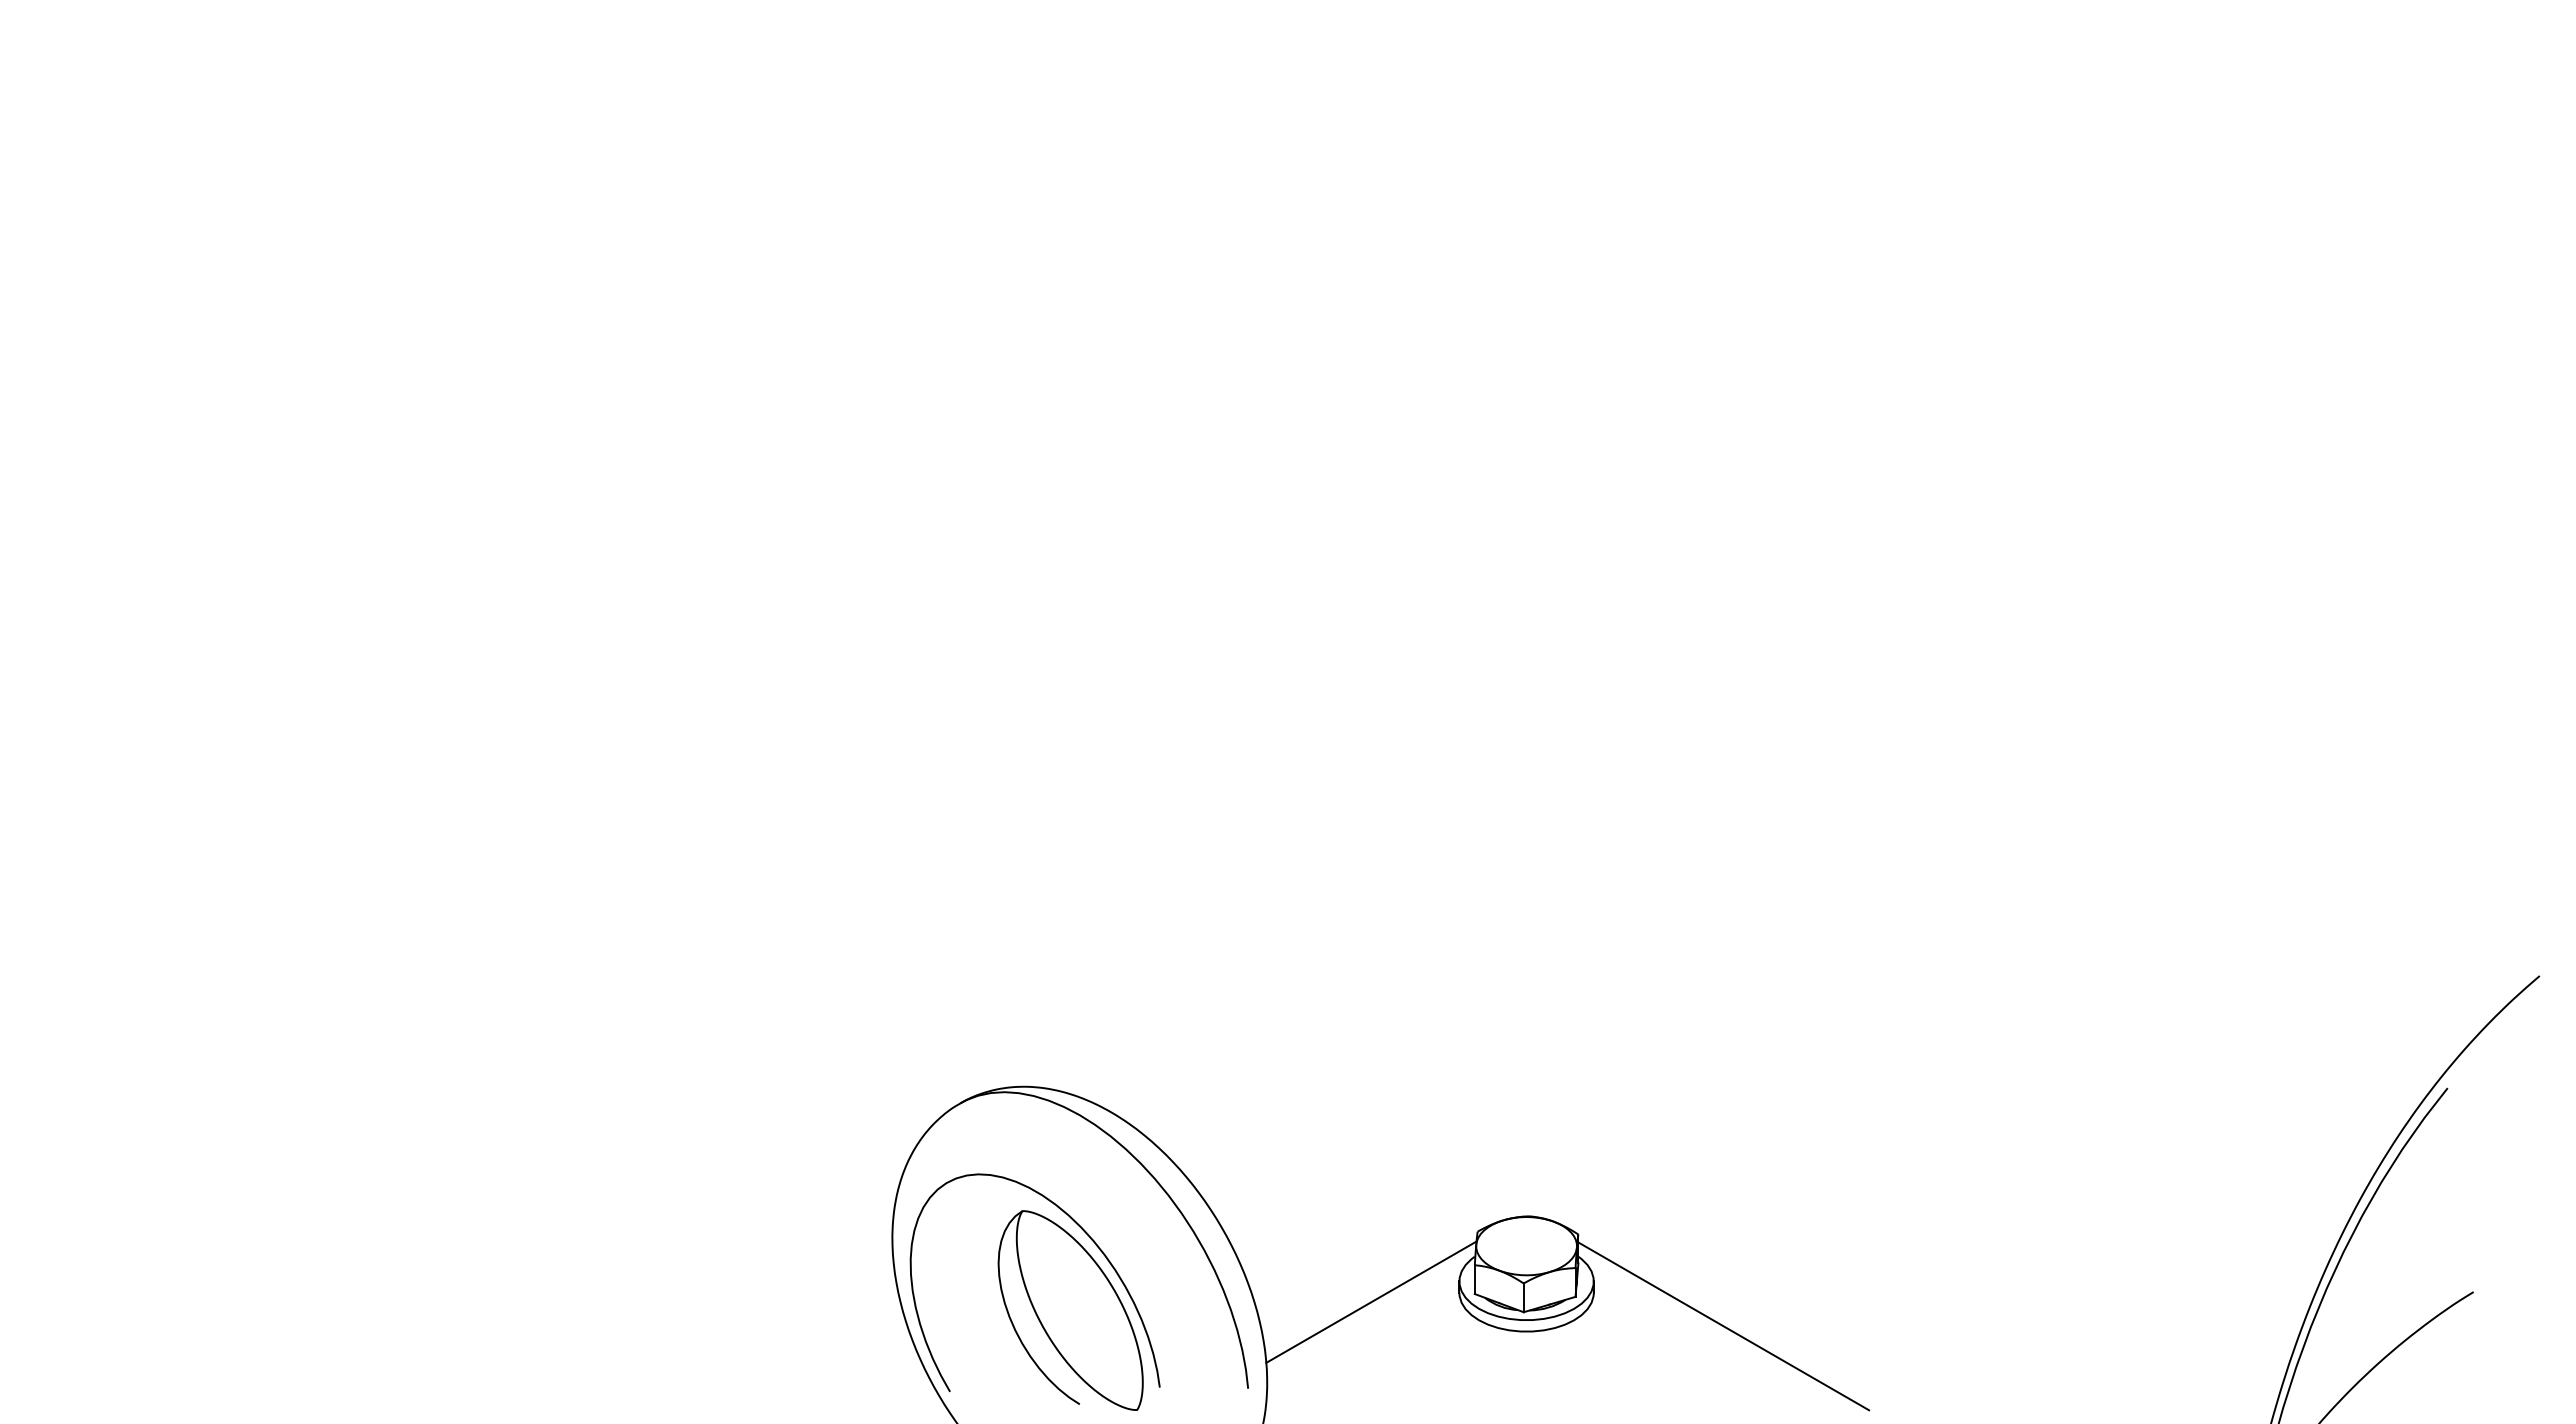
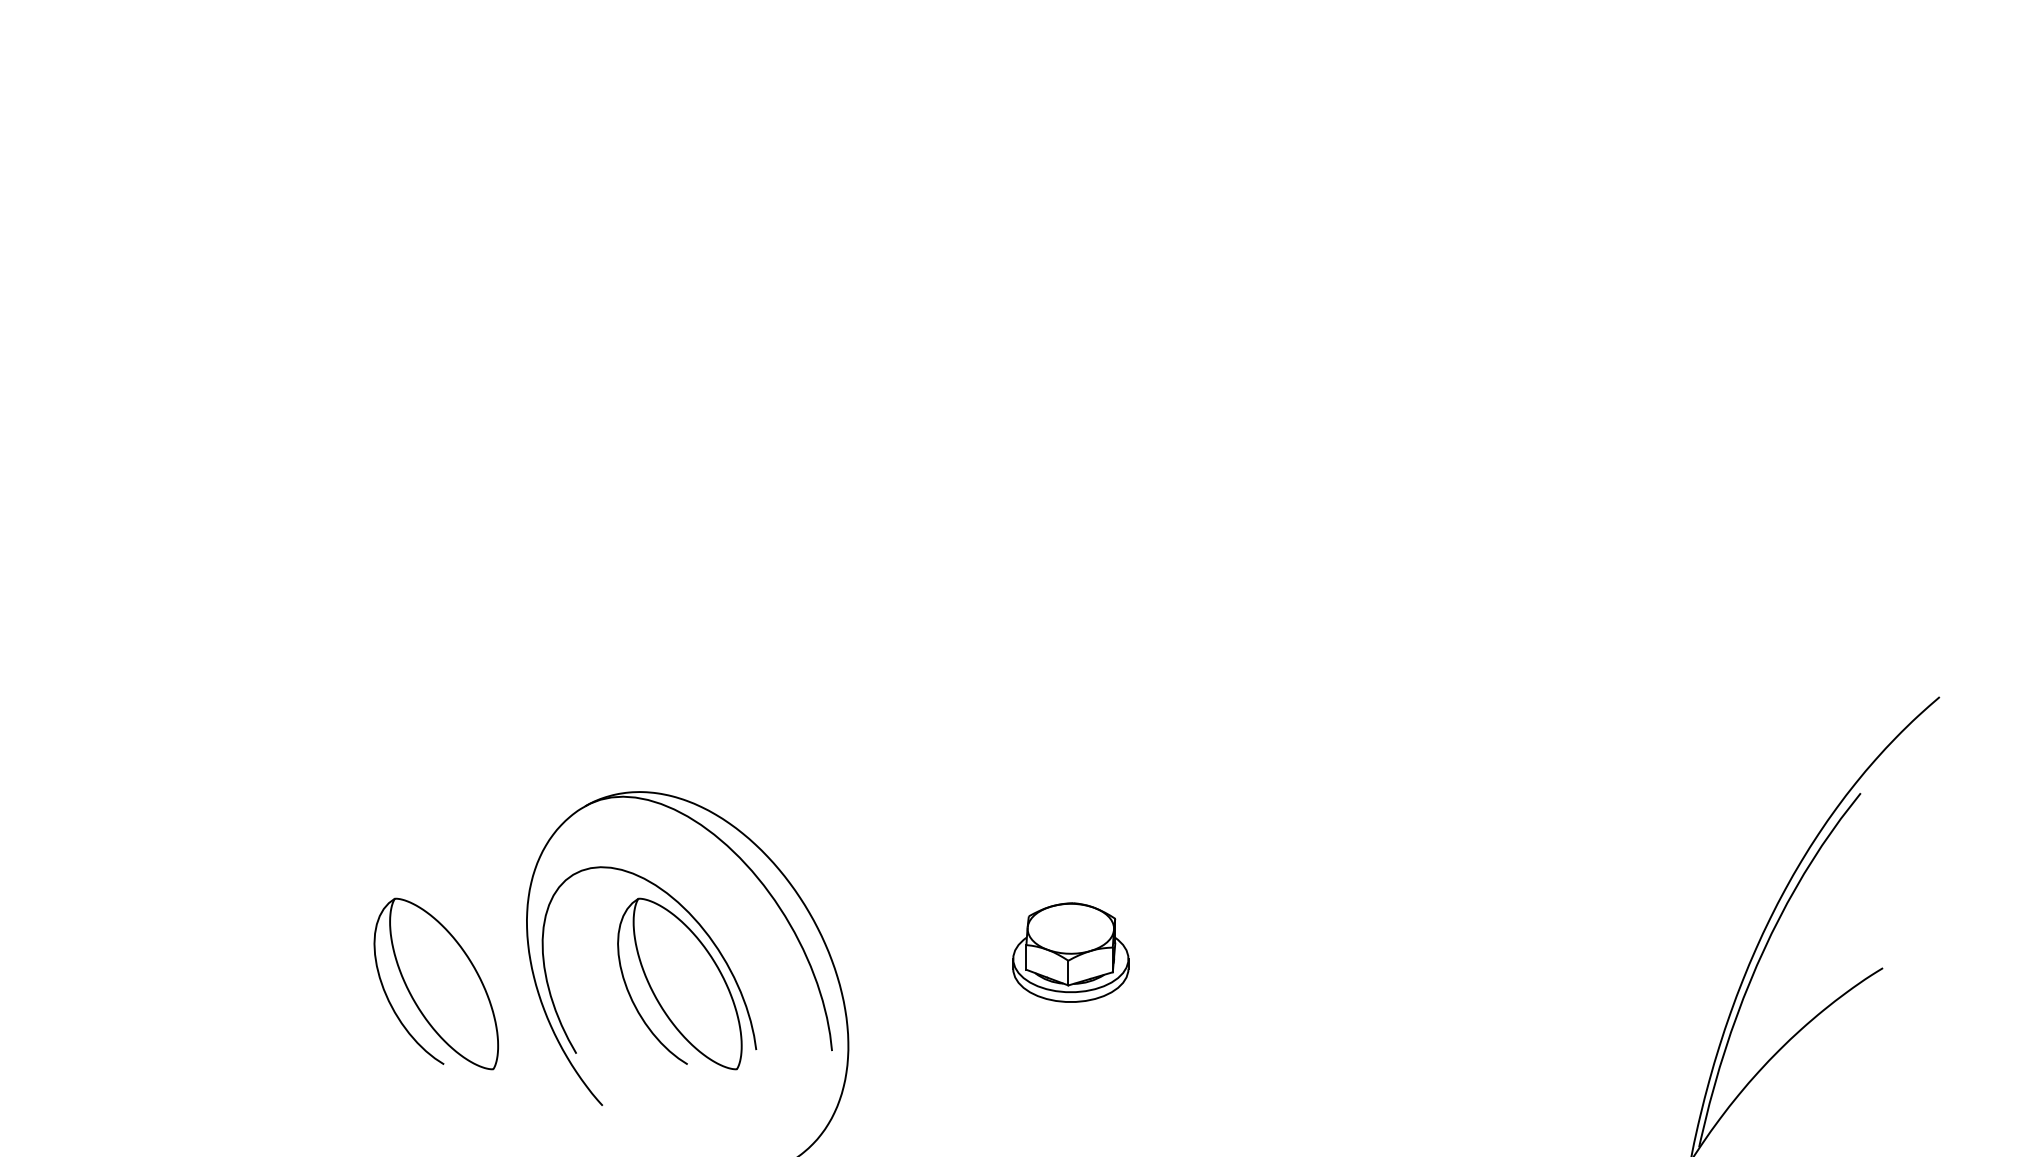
line: (1371, 1301) -> (937, 976), removed
part: (786, 1310) -> (436, 983), added
line: (1723, 1326) -> (1239, 997), removed

